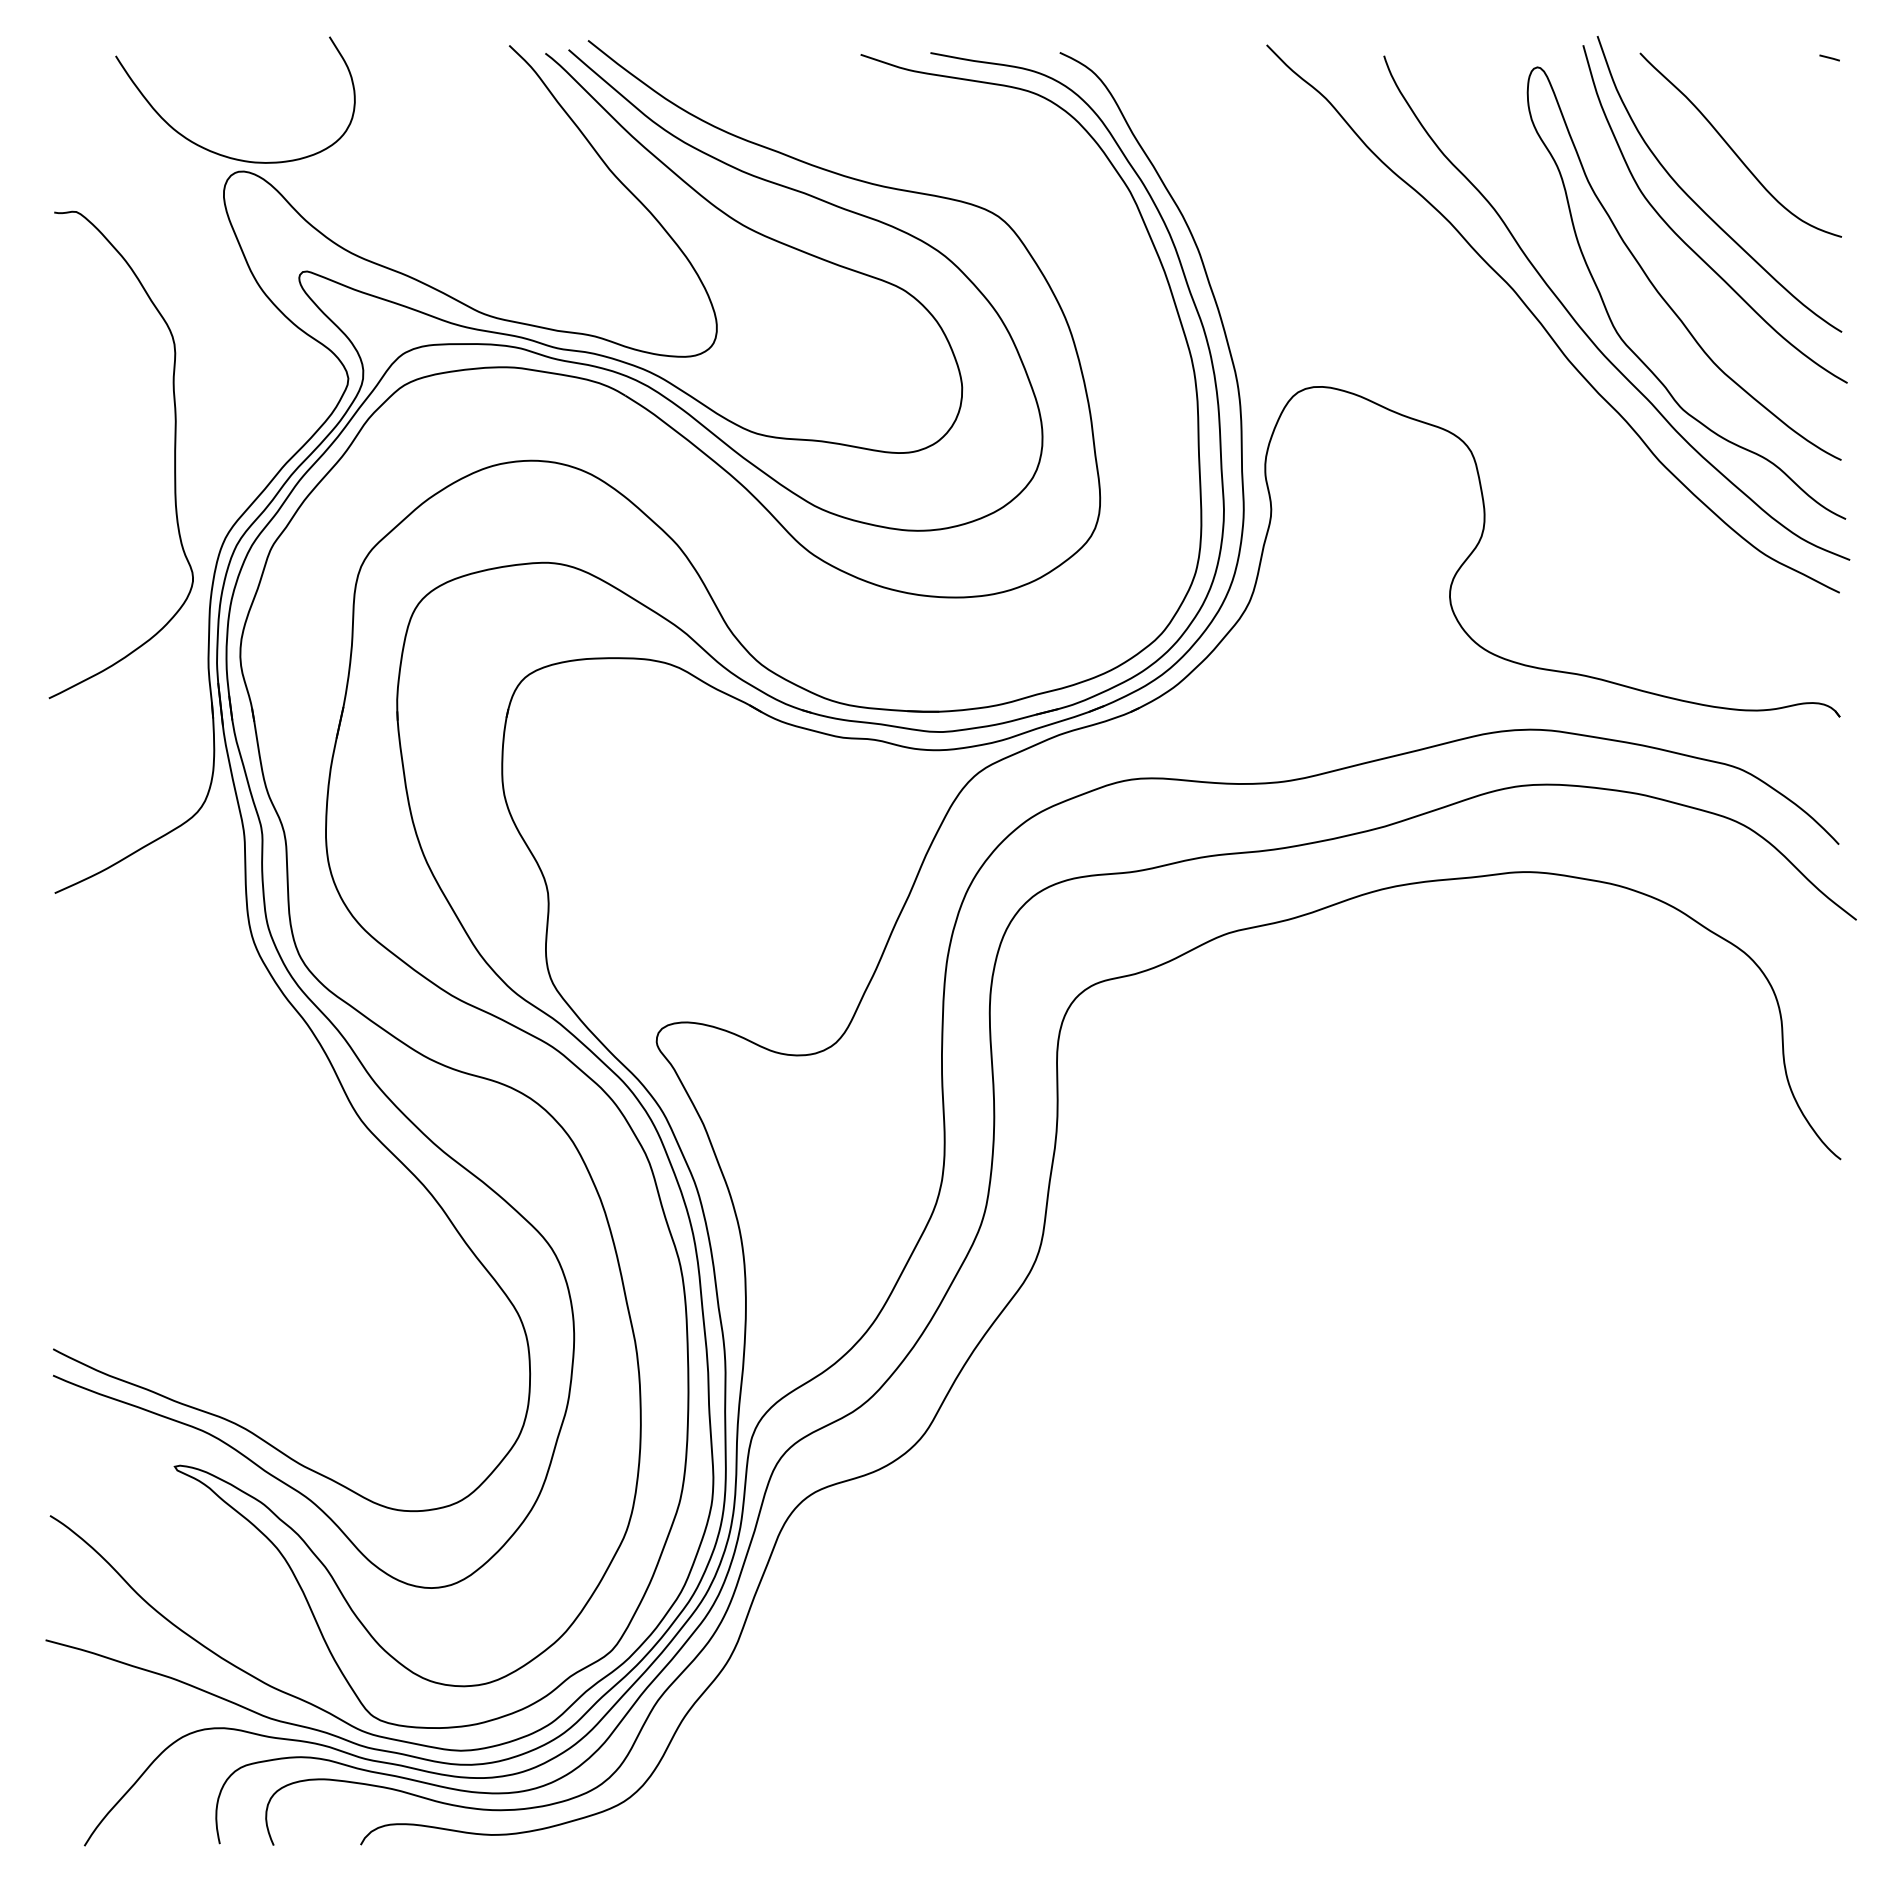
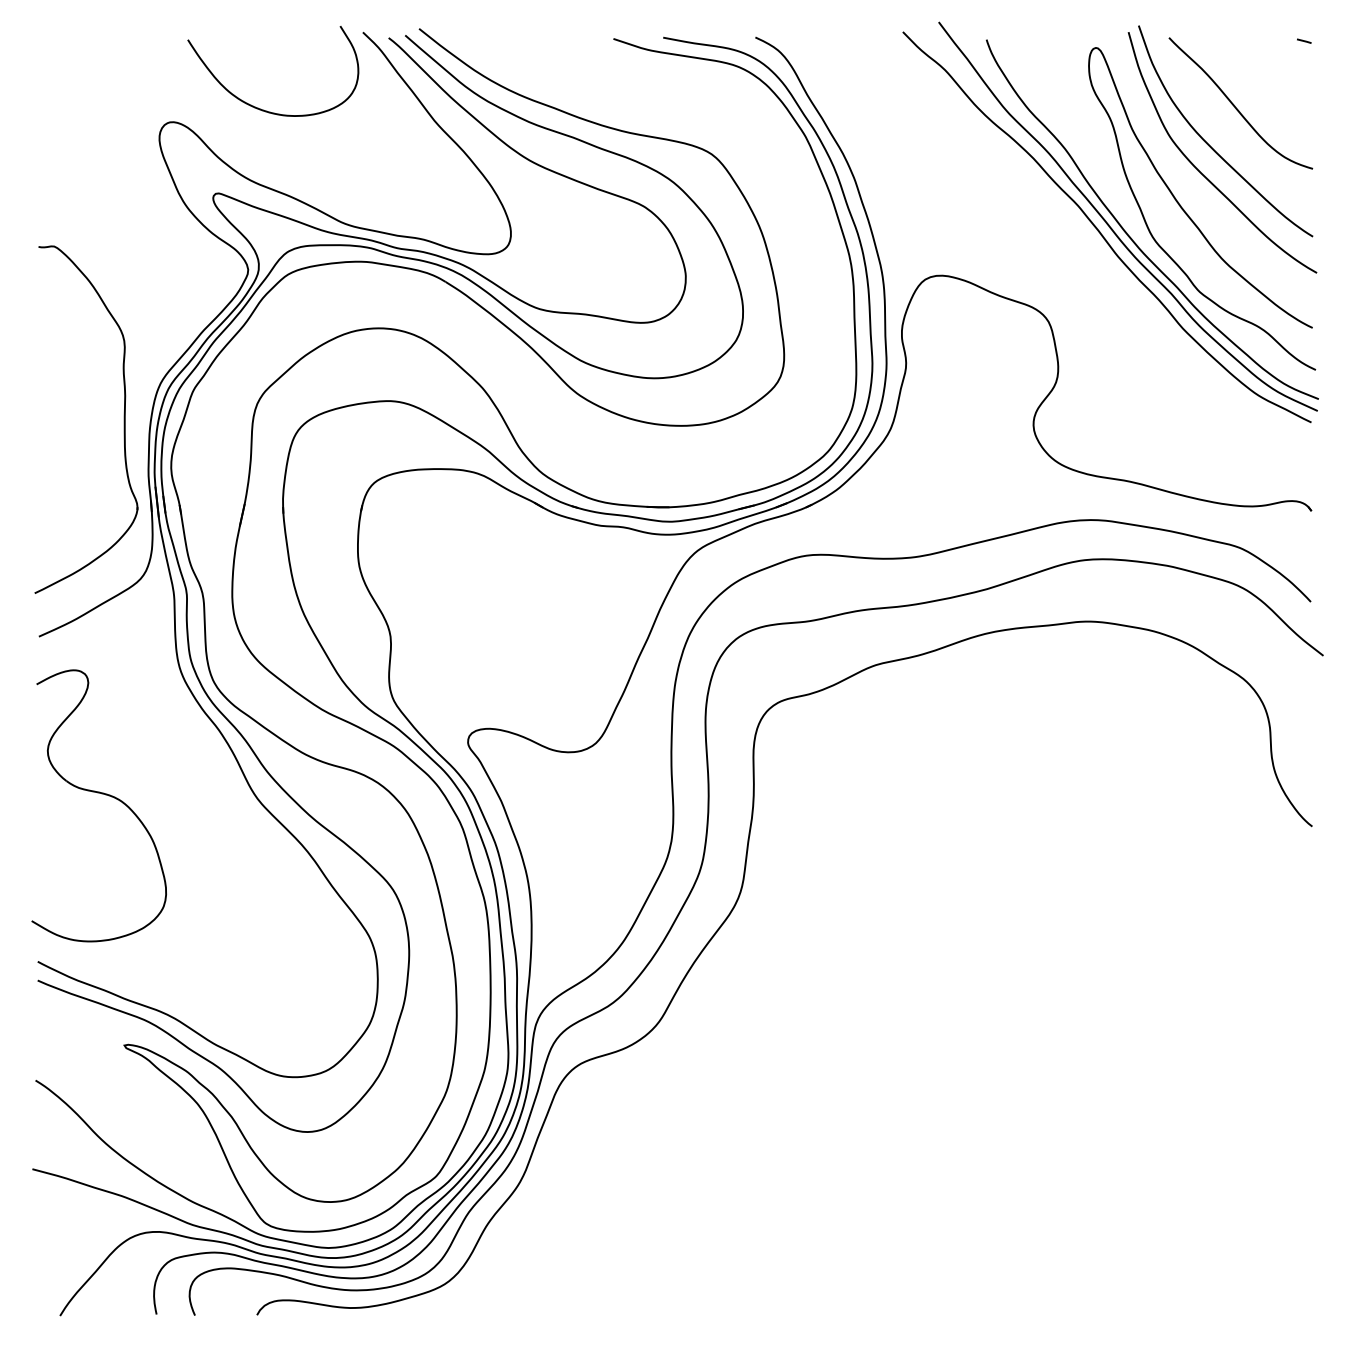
curve: (217, 152) -> (260, 108), moved
curve: (1562, 323) -> (1113, 230), added
part: (174, 454) -> (124, 419), moved
part: (144, 1114) -> (102, 794), added

